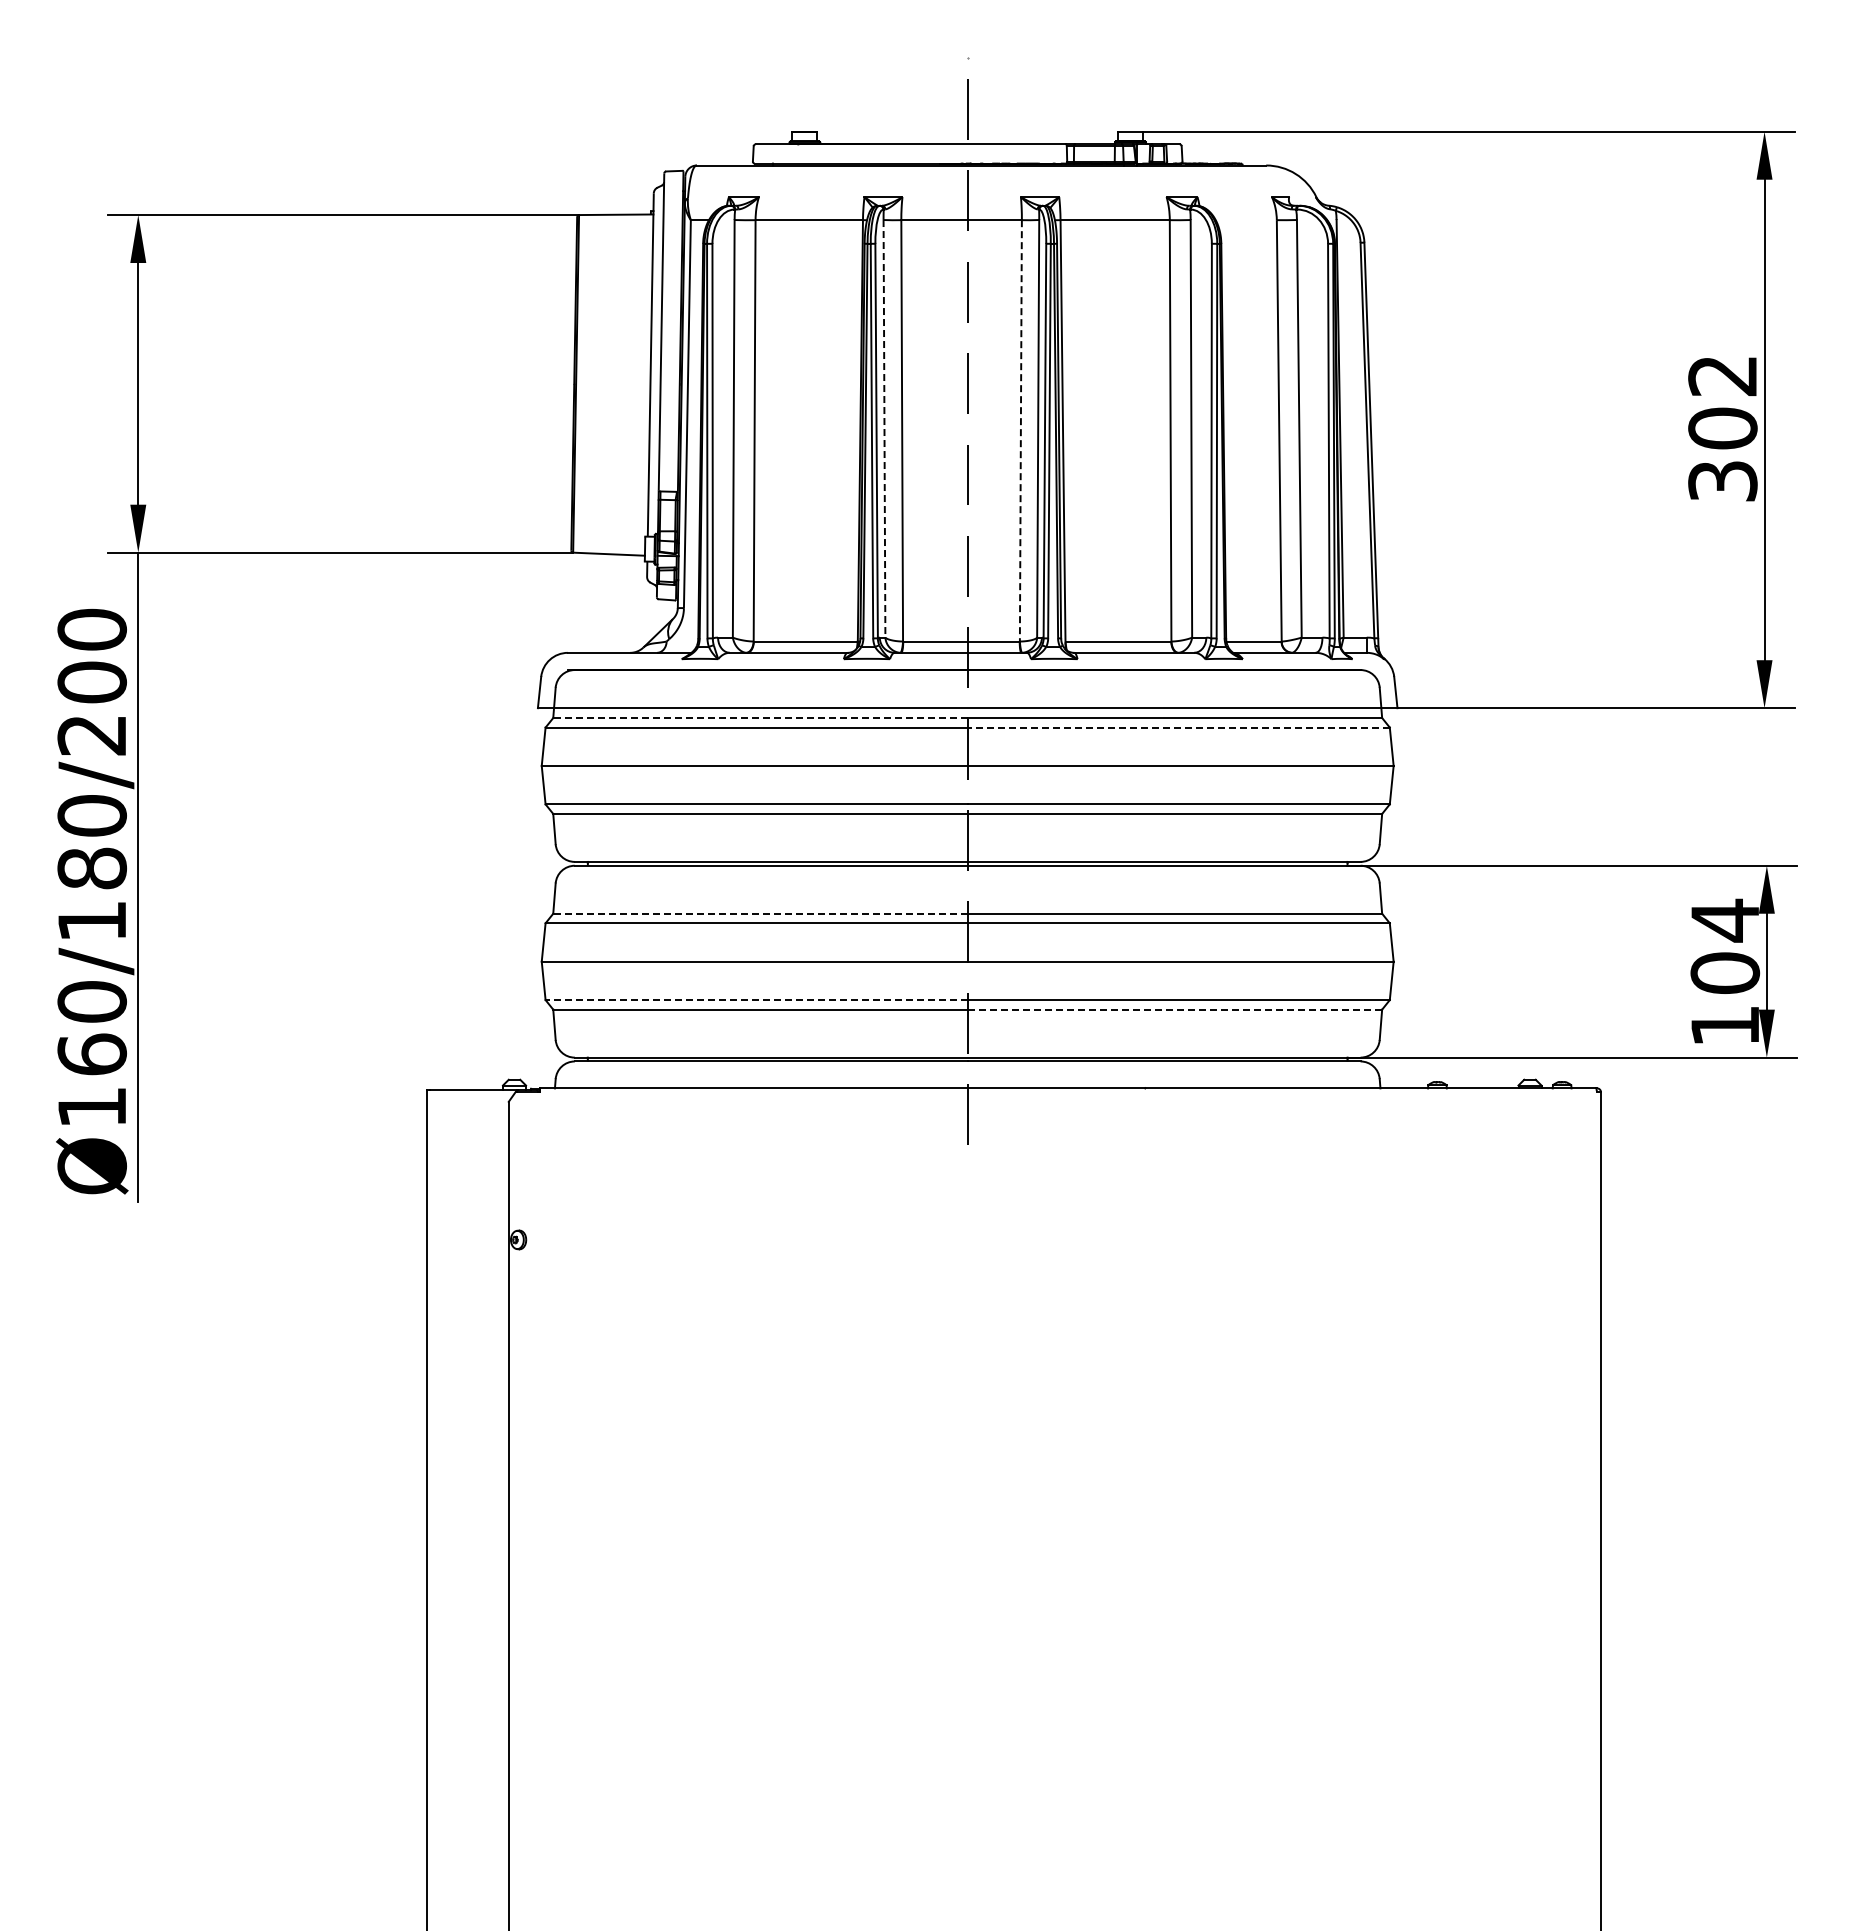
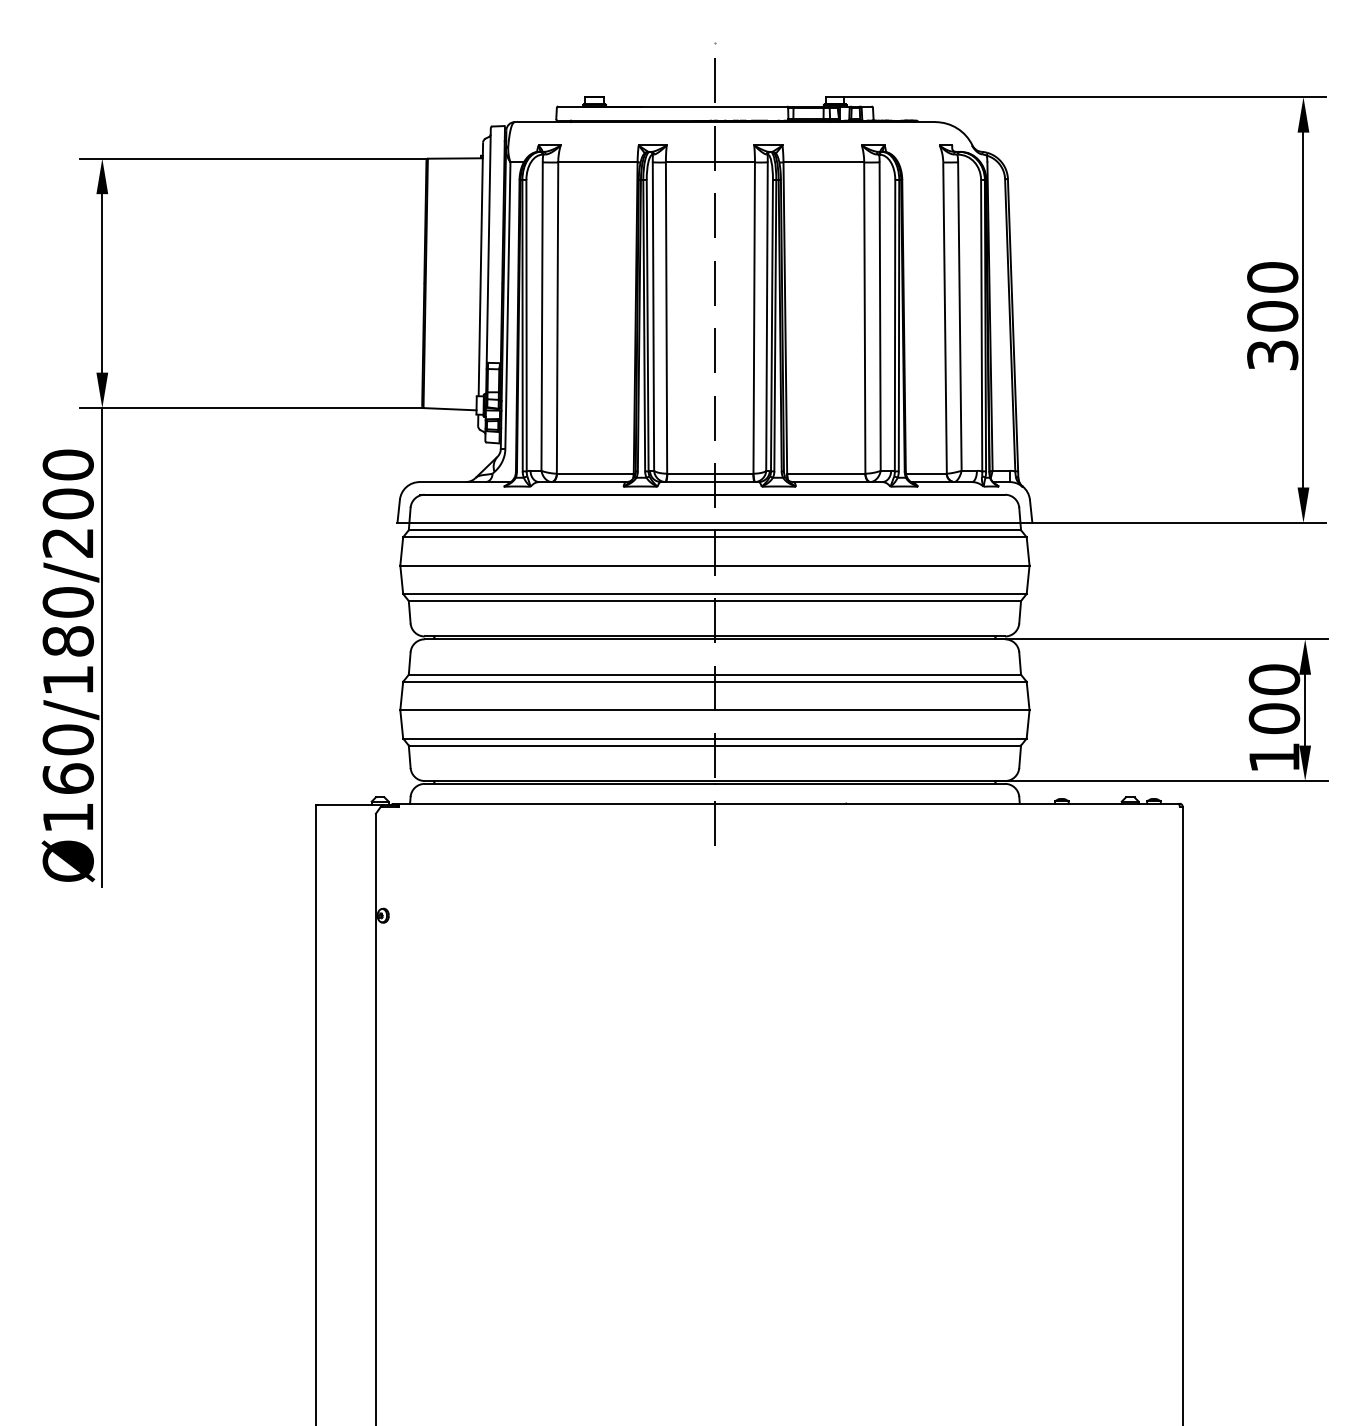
text: (1722, 375) -> (1272, 277), 302 -> 300
line: (884, 428) -> (653, 316), dashed -> solid
line: (1020, 429) -> (753, 317), dashed -> solid
line: (759, 718) -> (561, 530), dashed -> solid
line: (1178, 727) -> (870, 537), dashed -> solid
line: (759, 913) -> (561, 674), dashed -> solid
text: (1725, 920) -> (1274, 679), 104 -> 100
line: (756, 1000) -> (558, 738), dashed -> solid
line: (1174, 1009) -> (867, 745), dashed -> solid

